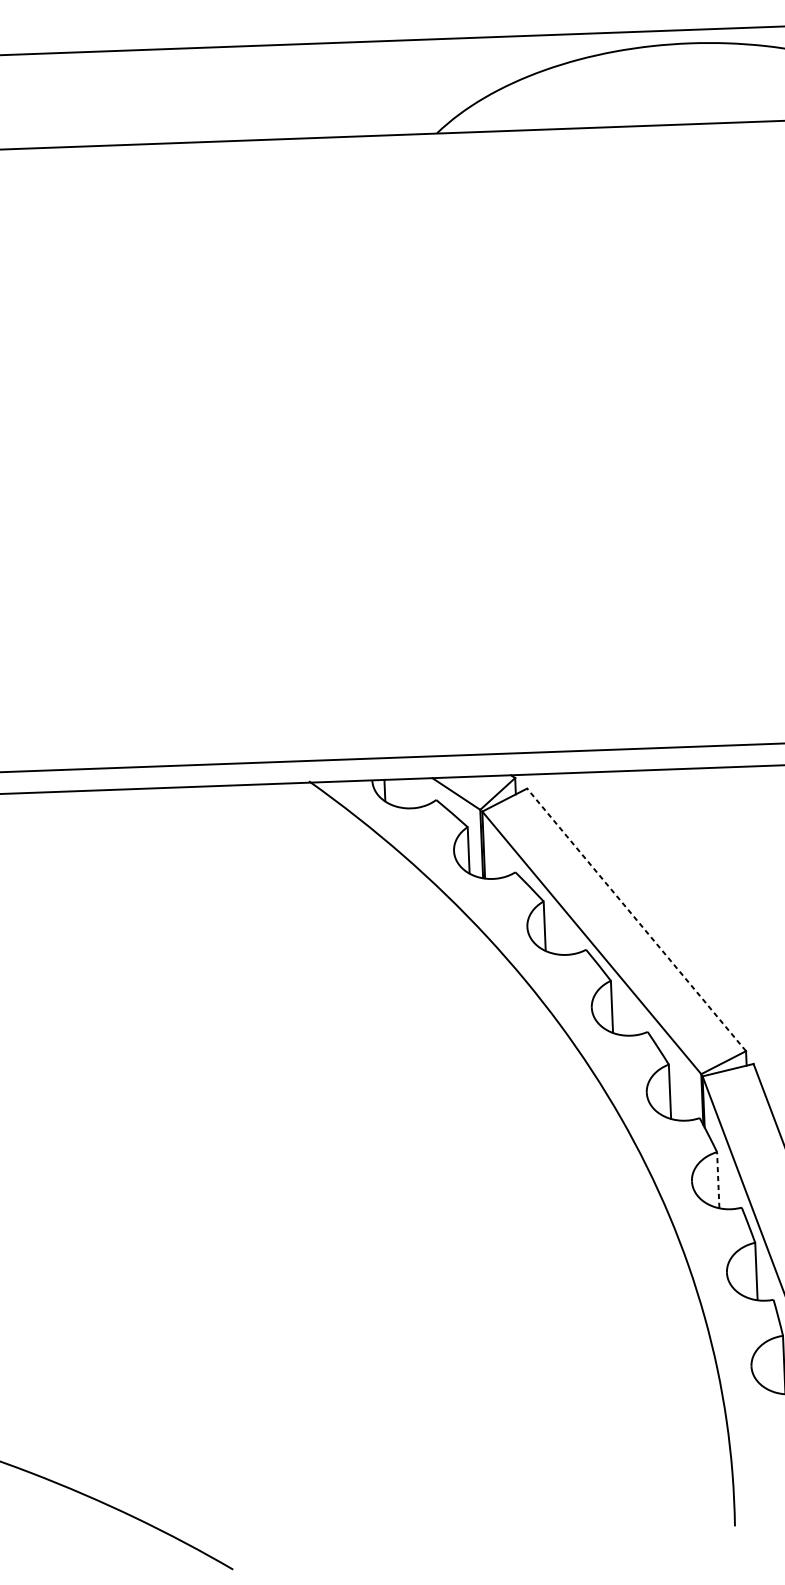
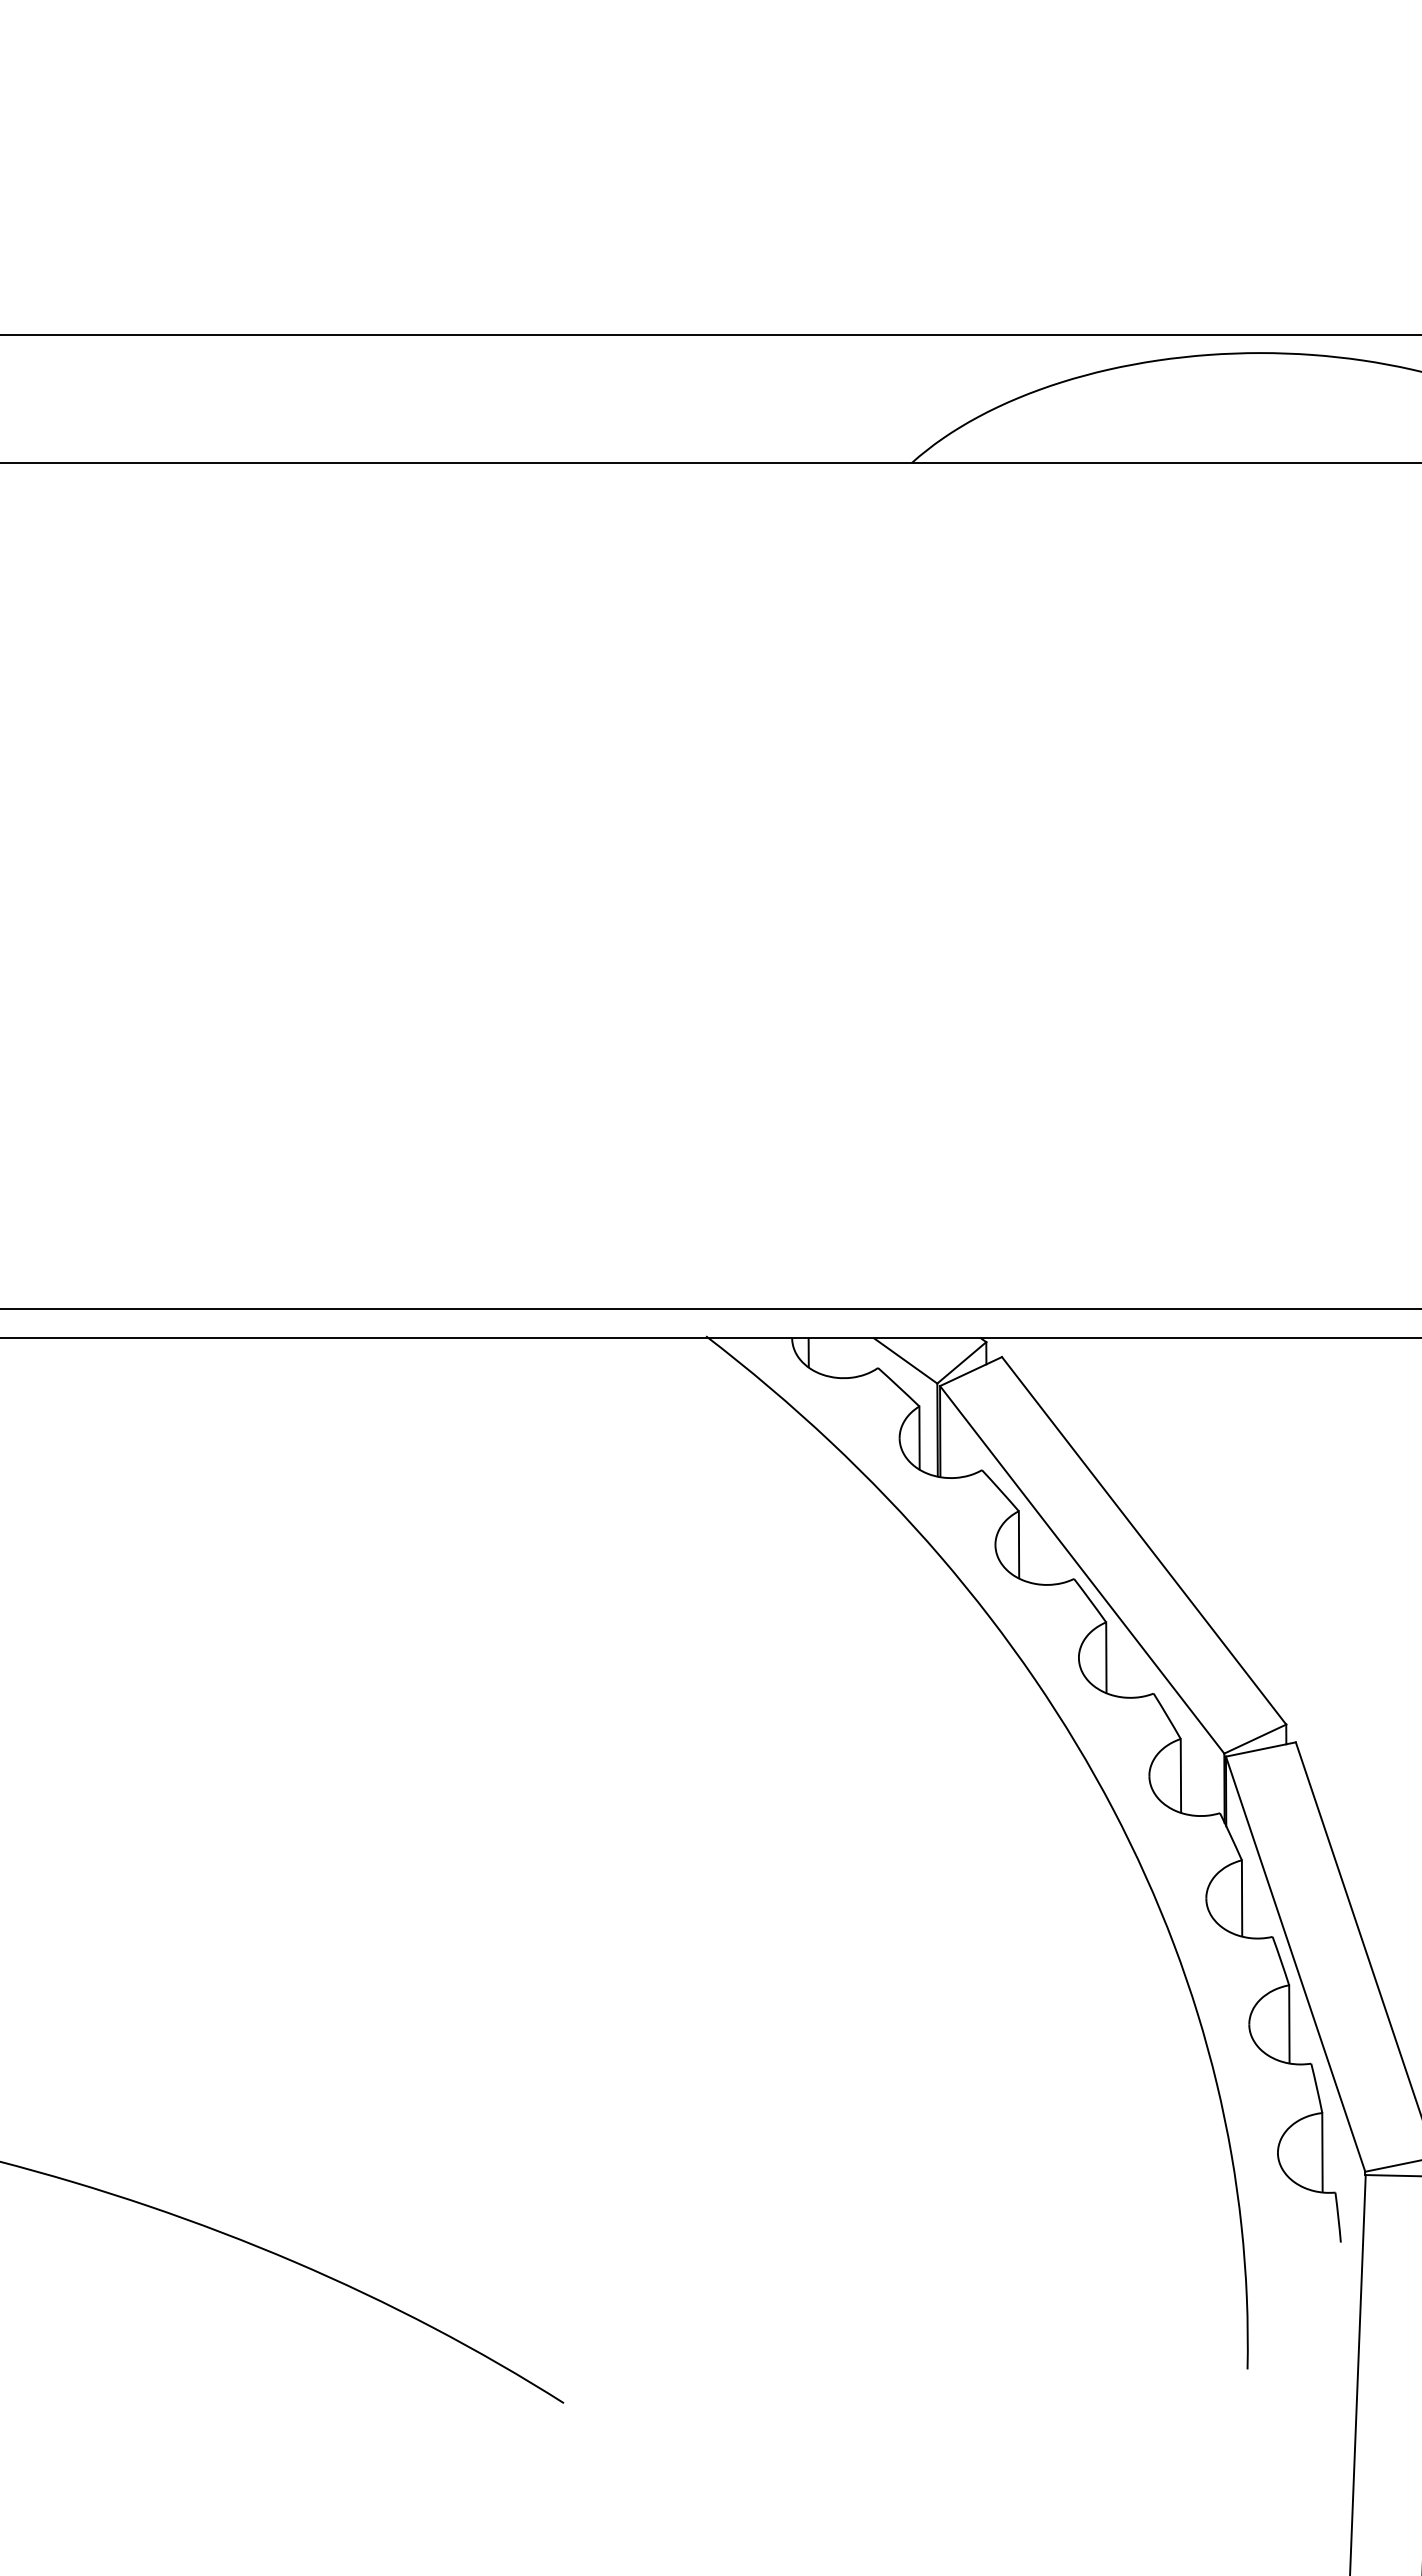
line: (636, 919) -> (1143, 1540), dashed -> solid
line: (718, 1180) -> (1242, 1898), dashed -> solid

